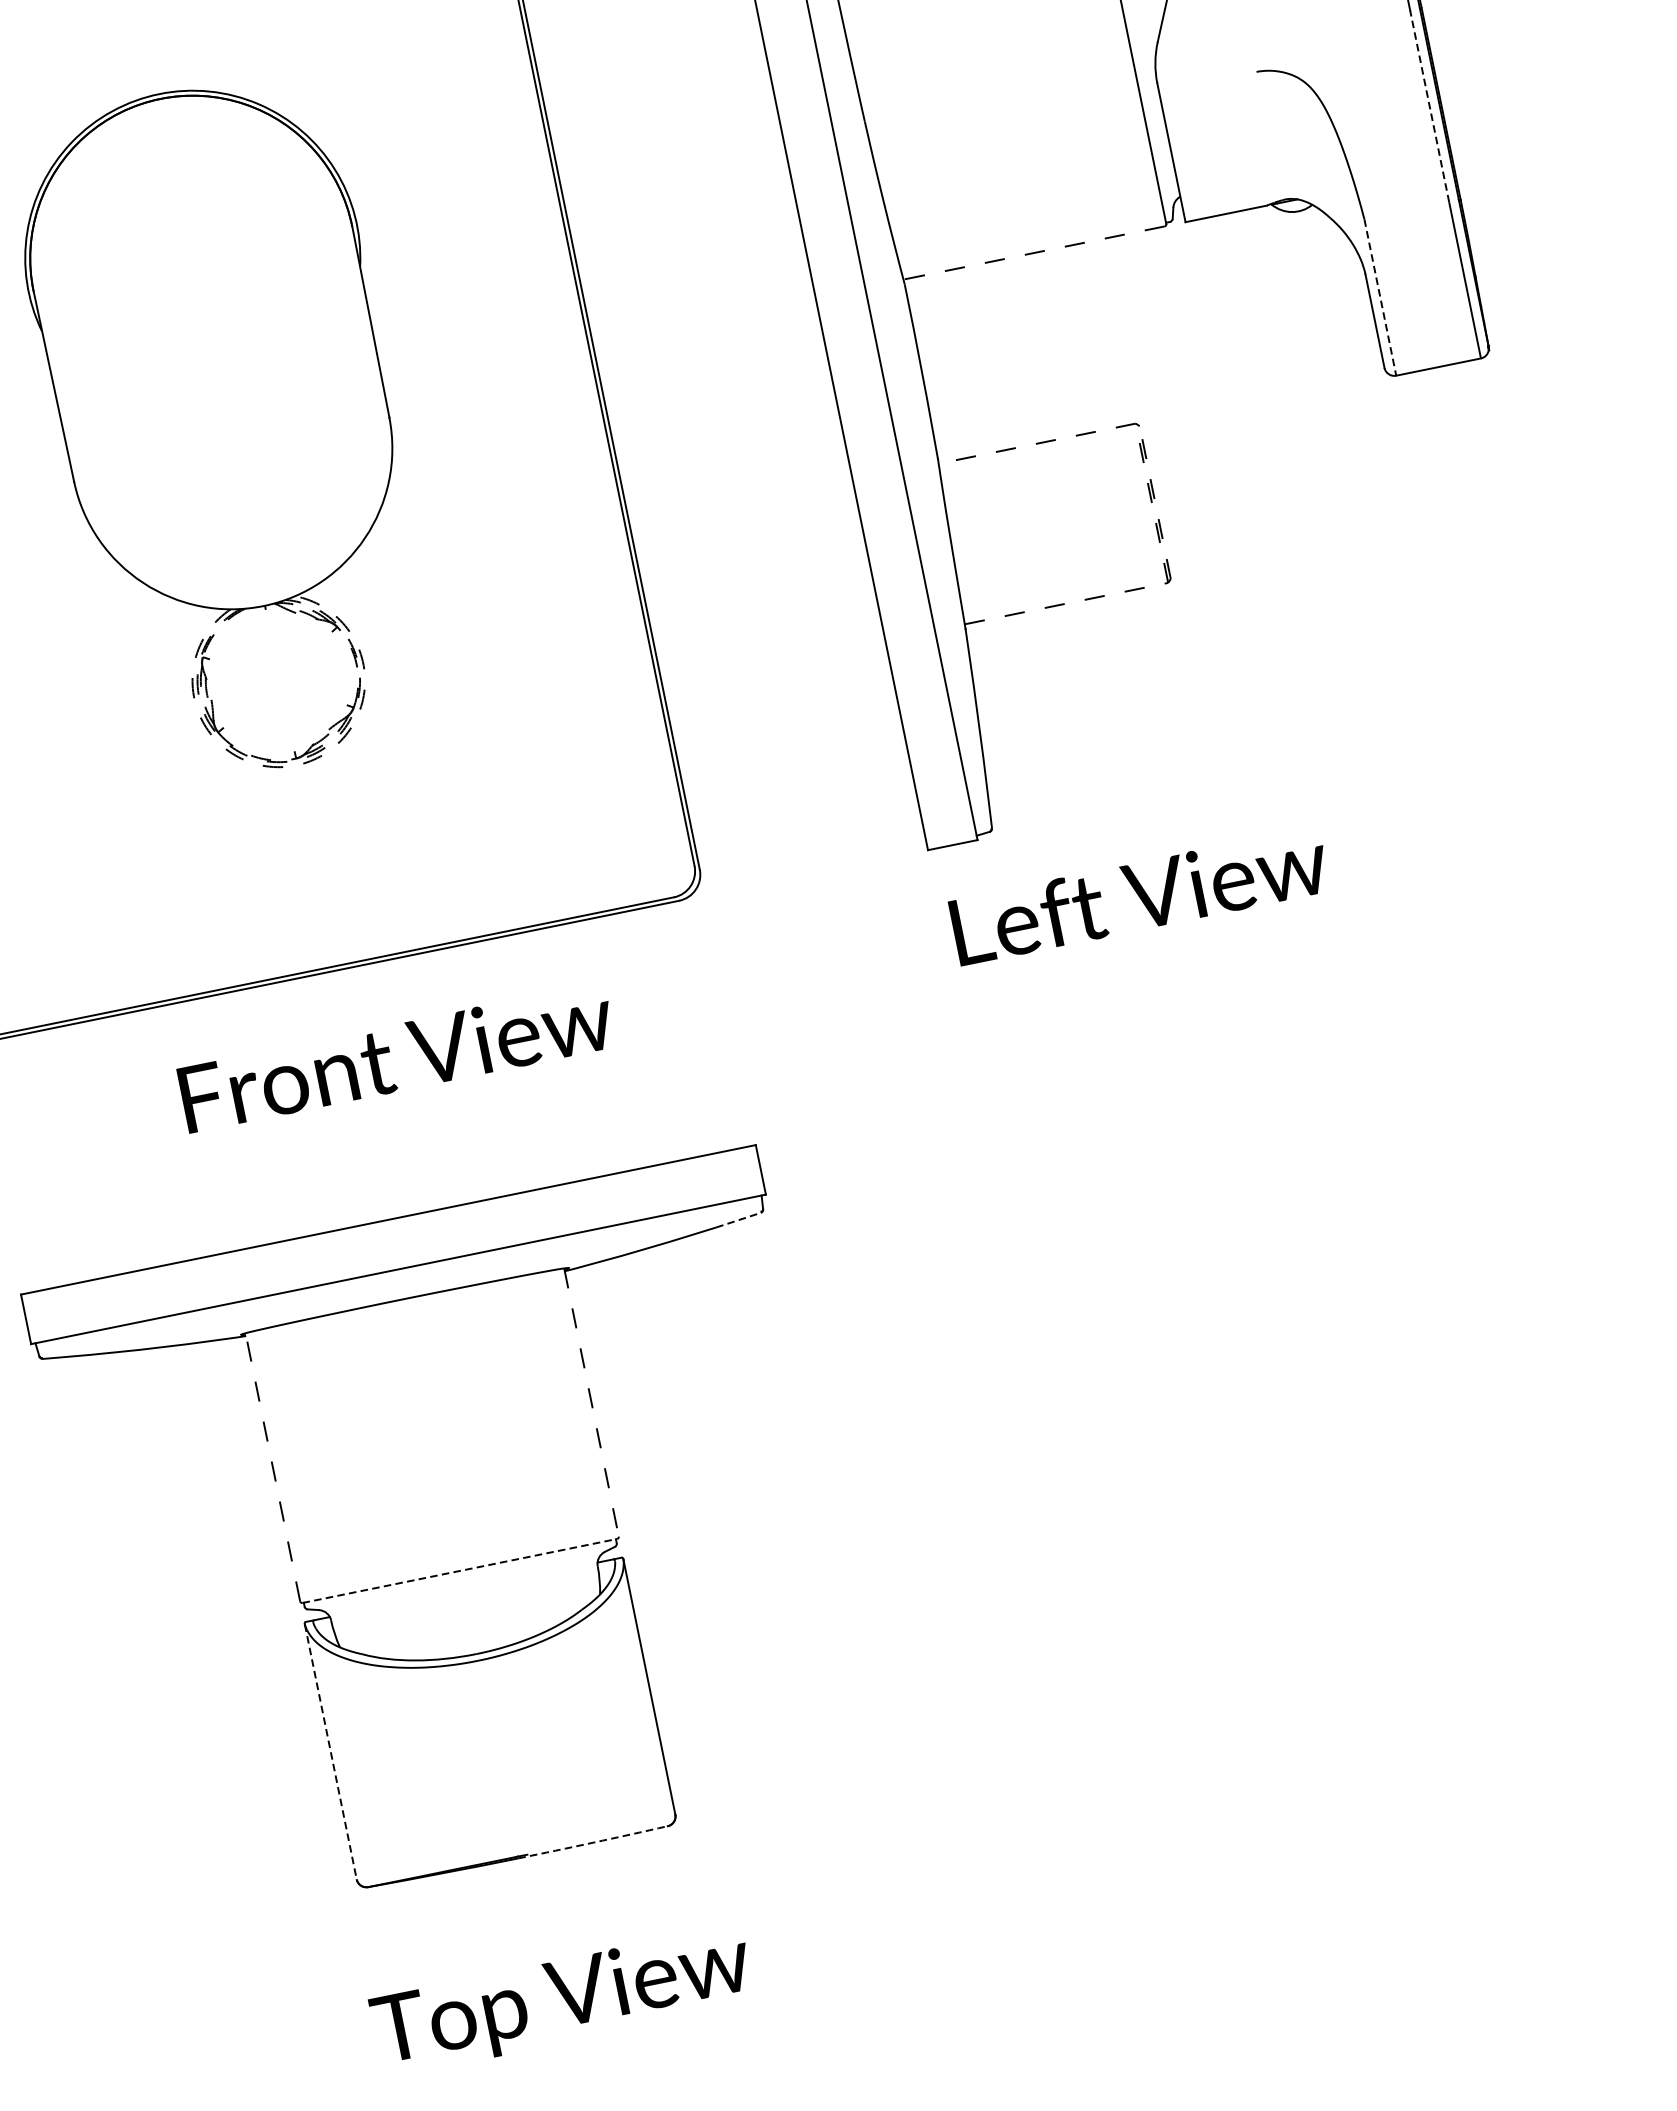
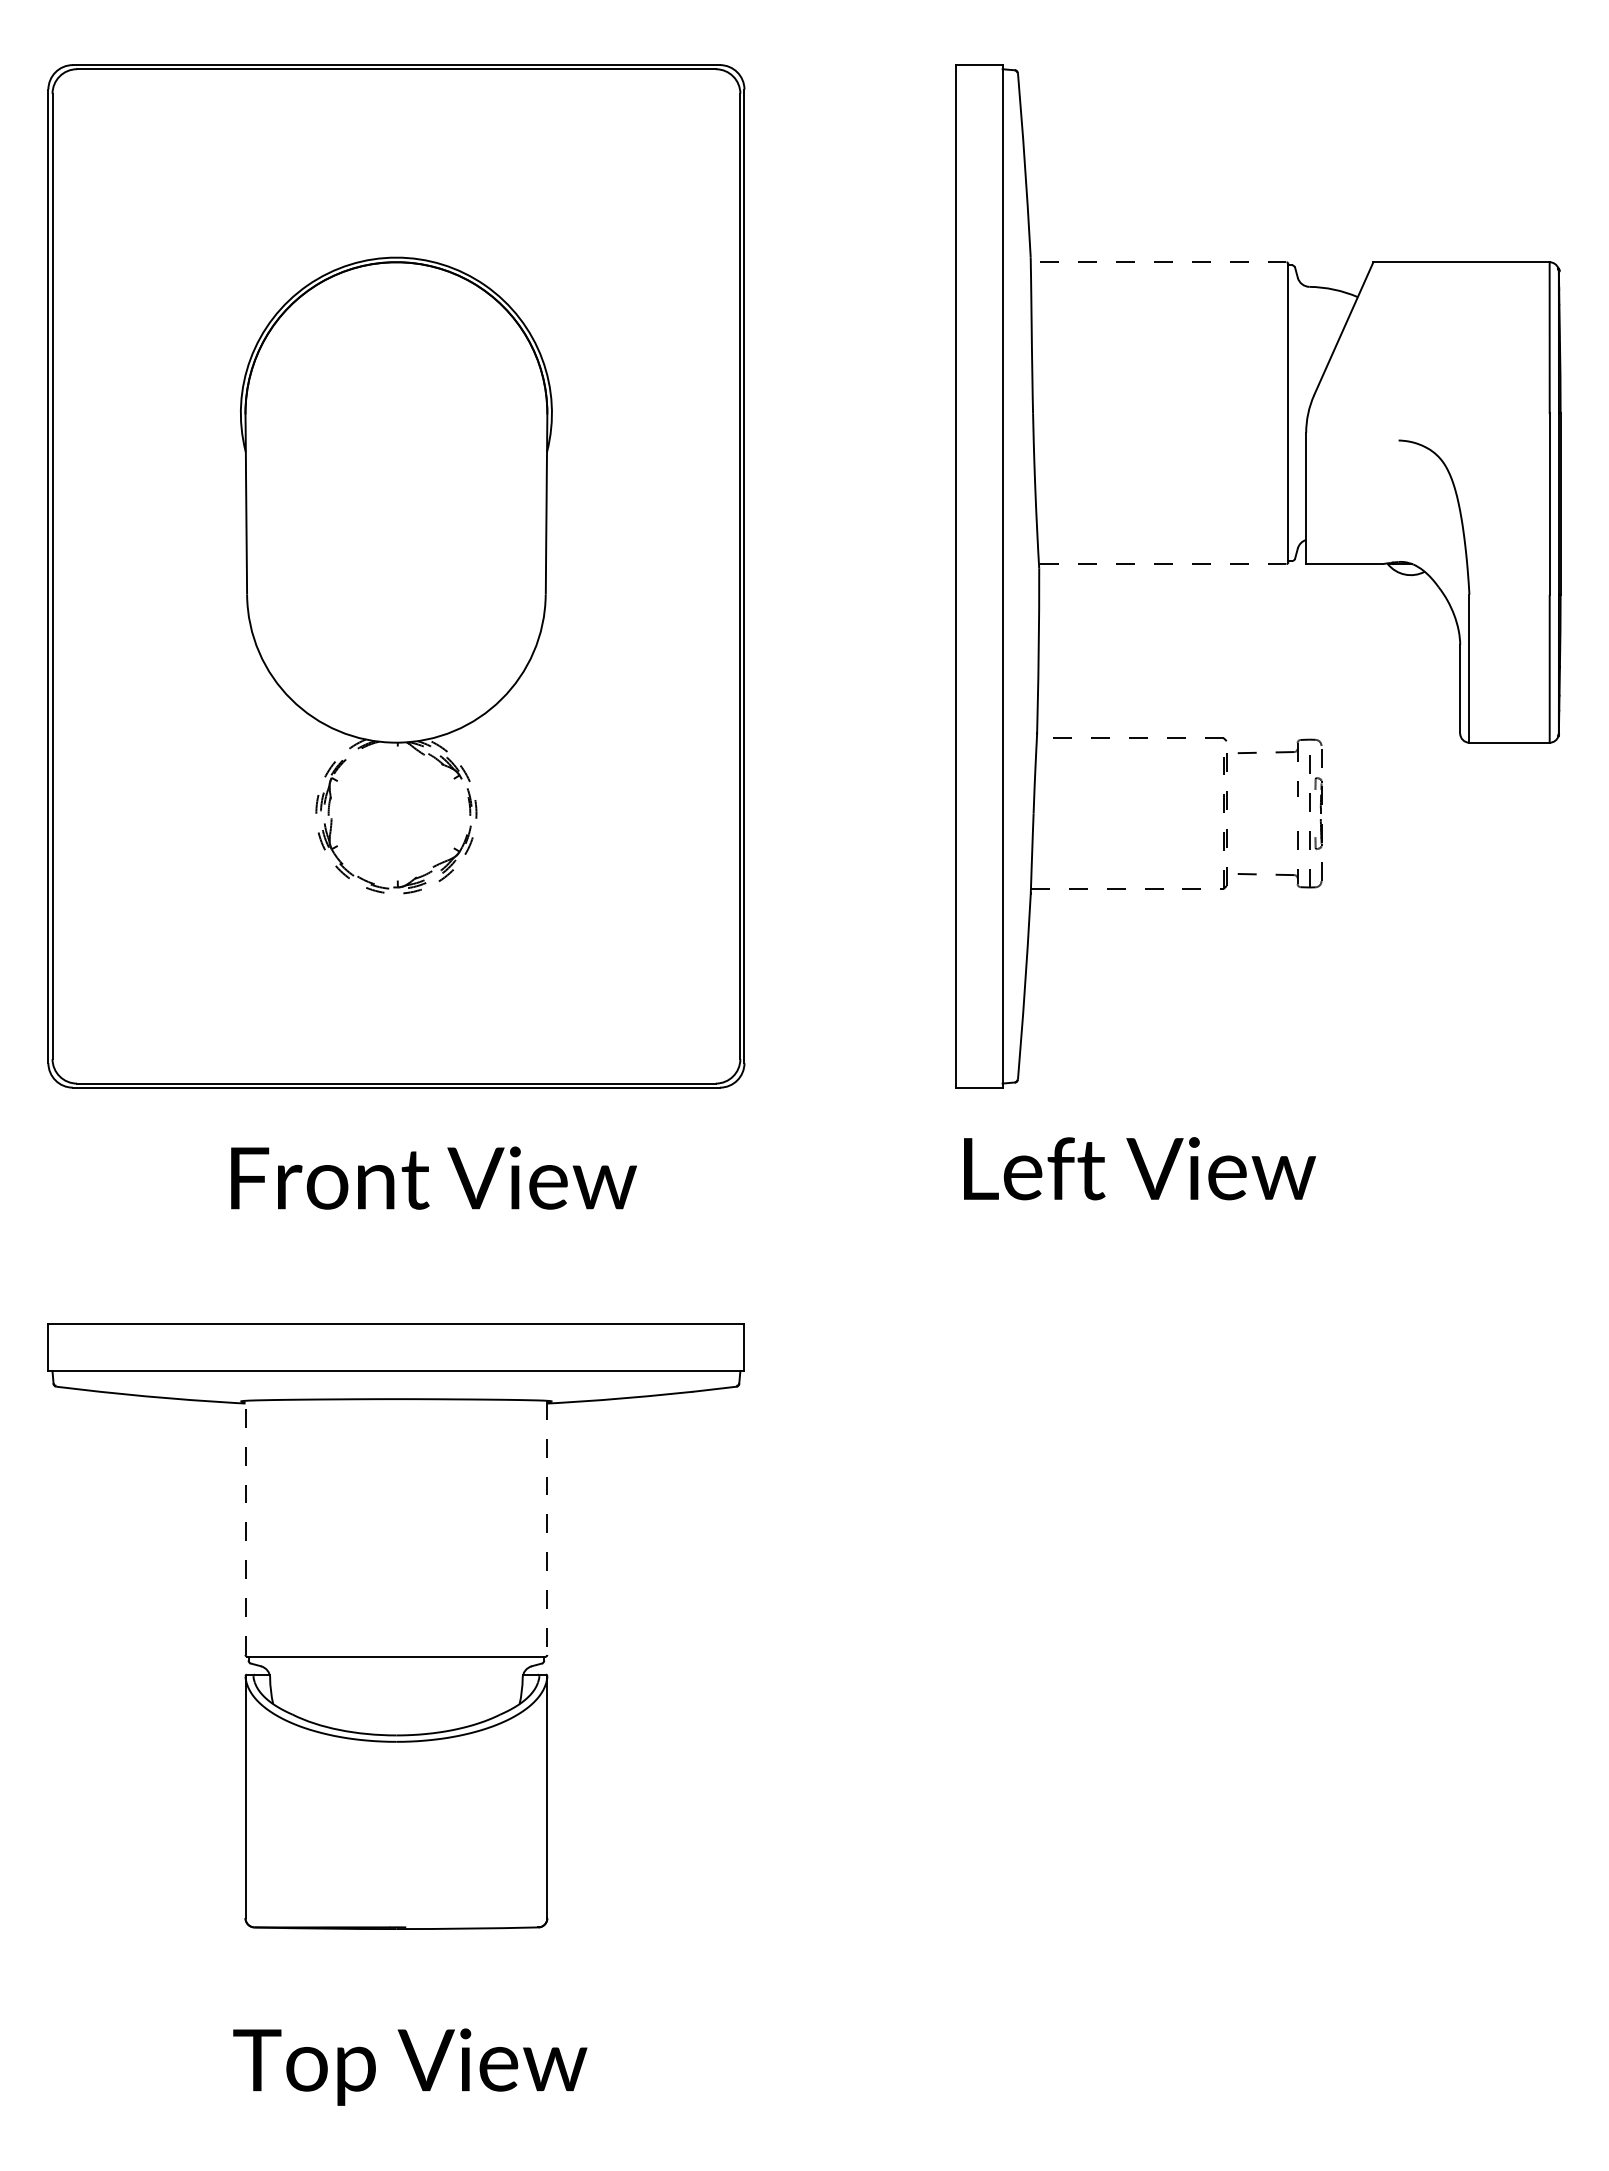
line: (1429, 105) -> (1549, 503), dashed -> solid
line: (1380, 298) -> (1469, 669), dashed -> solid
part: (1226, 469) -> (1297, 796), added
line: (738, 1220) -> (714, 1389), dashed -> solid
line: (459, 1570) -> (396, 1656), dashed -> solid
line: (330, 1751) -> (245, 1797), dashed -> solid
arc: (593, 1842) -> (467, 1928), dashed -> solid

